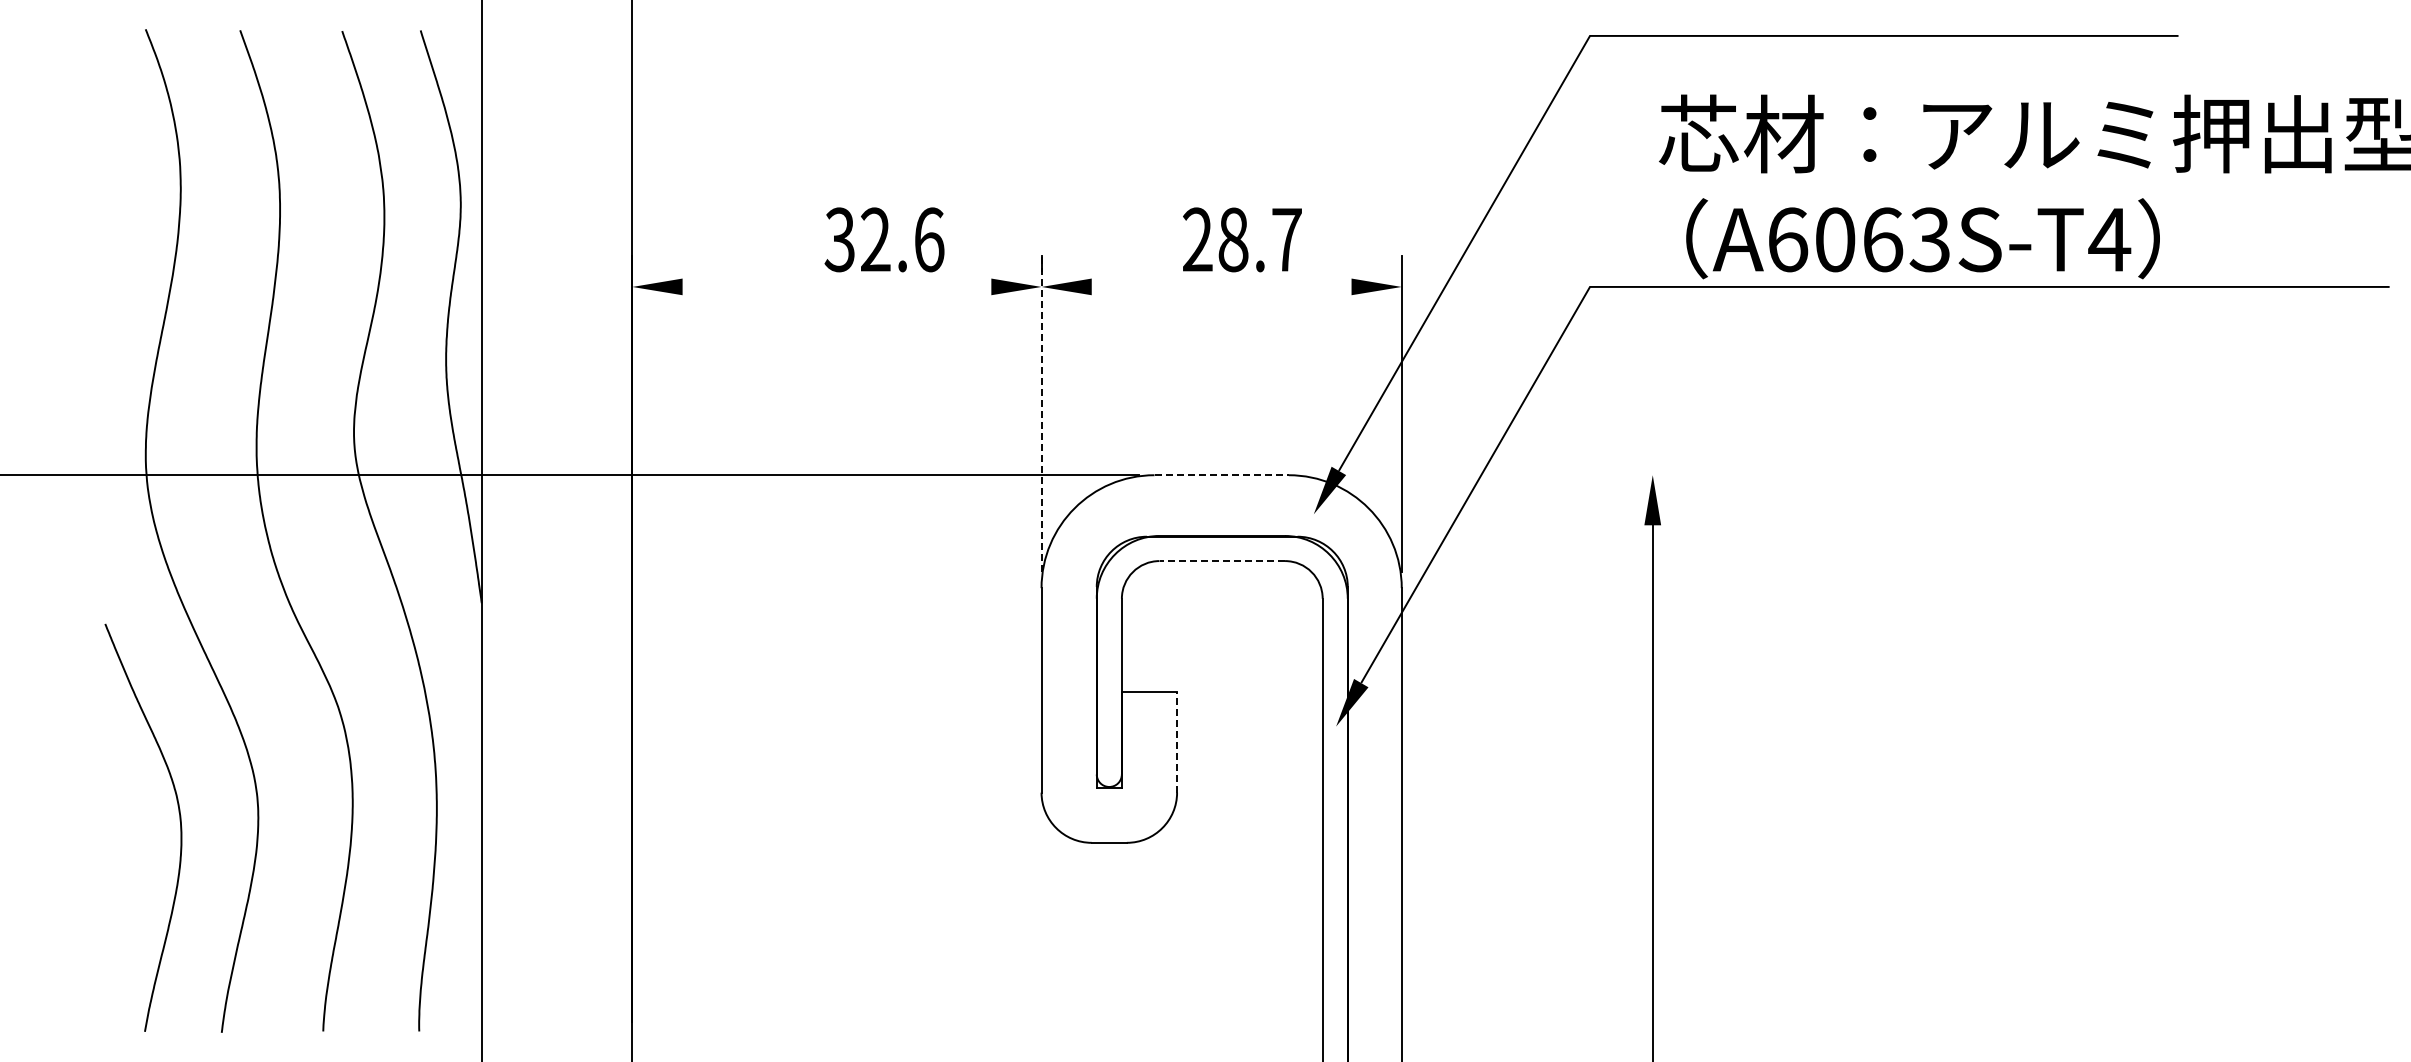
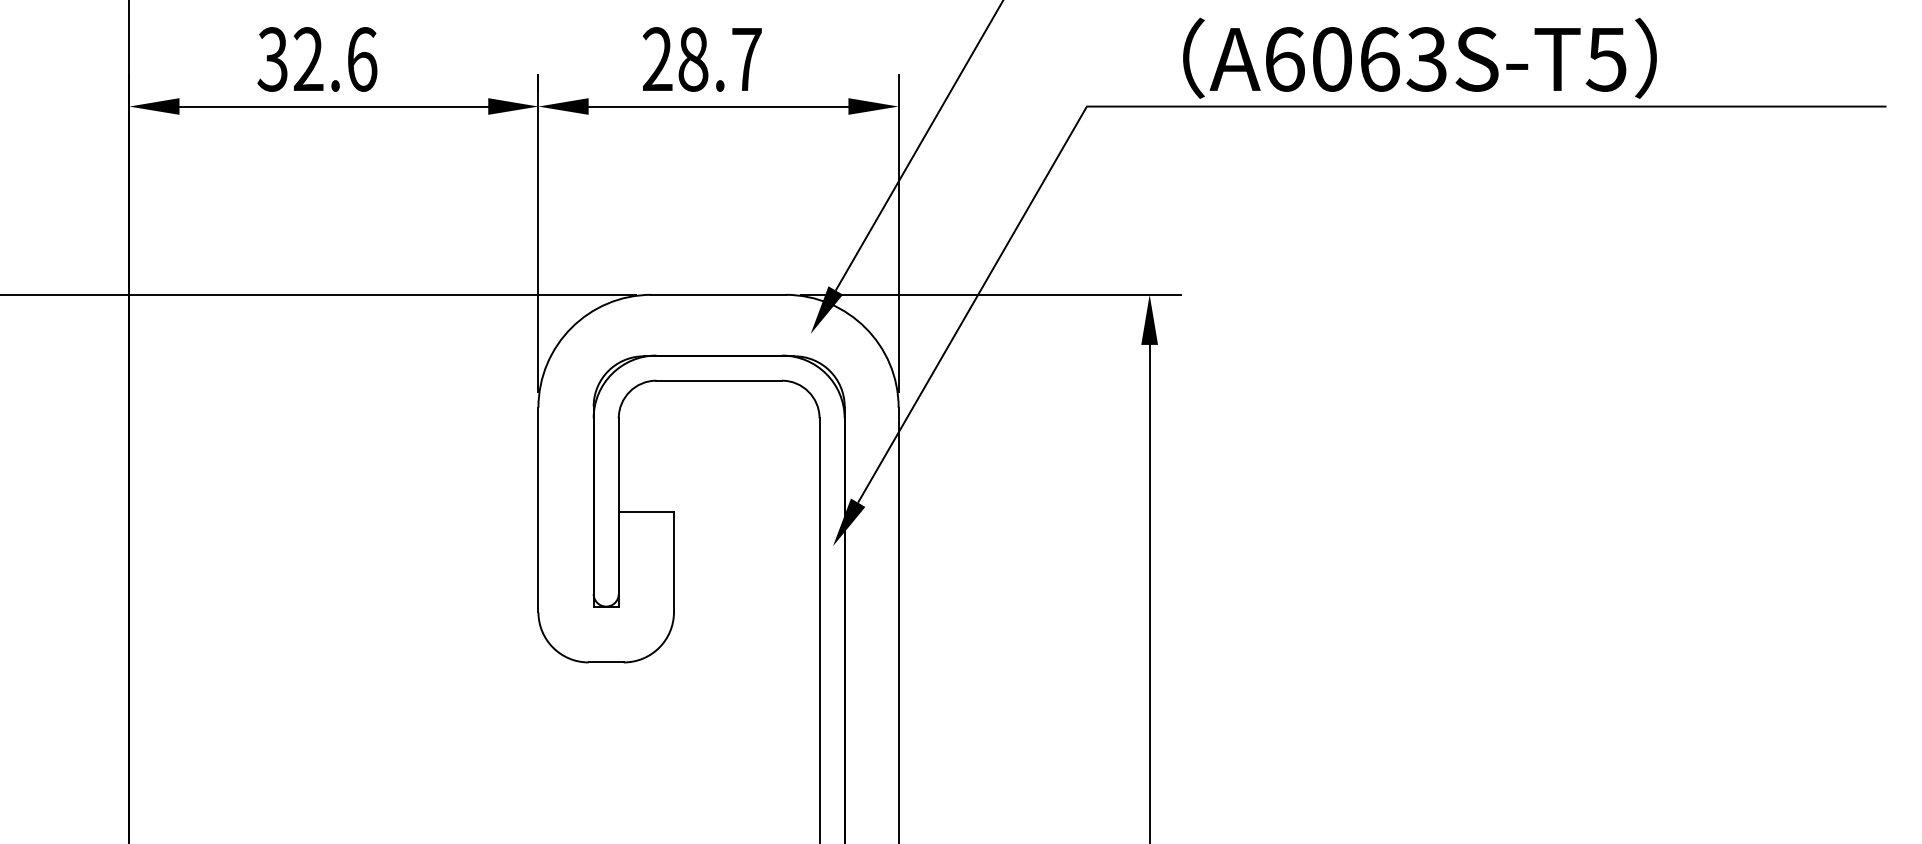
text: (884, 239) -> (317, 59), moved
text: (1242, 239) -> (702, 59), moved
text: (2109, 240) -> (1606, 60), A6063S-T4 -> A6063S-T5
line: (836, 286) -> (333, 106), added
line: (1221, 286) -> (718, 106), added
line: (1041, 413) -> (538, 233), dashed -> solid
line: (1222, 475) -> (719, 295), dashed -> solid
line: (1494, 475) -> (991, 295), added
line: (1222, 561) -> (719, 381), dashed -> solid
line: (1177, 741) -> (674, 561), dashed -> solid

